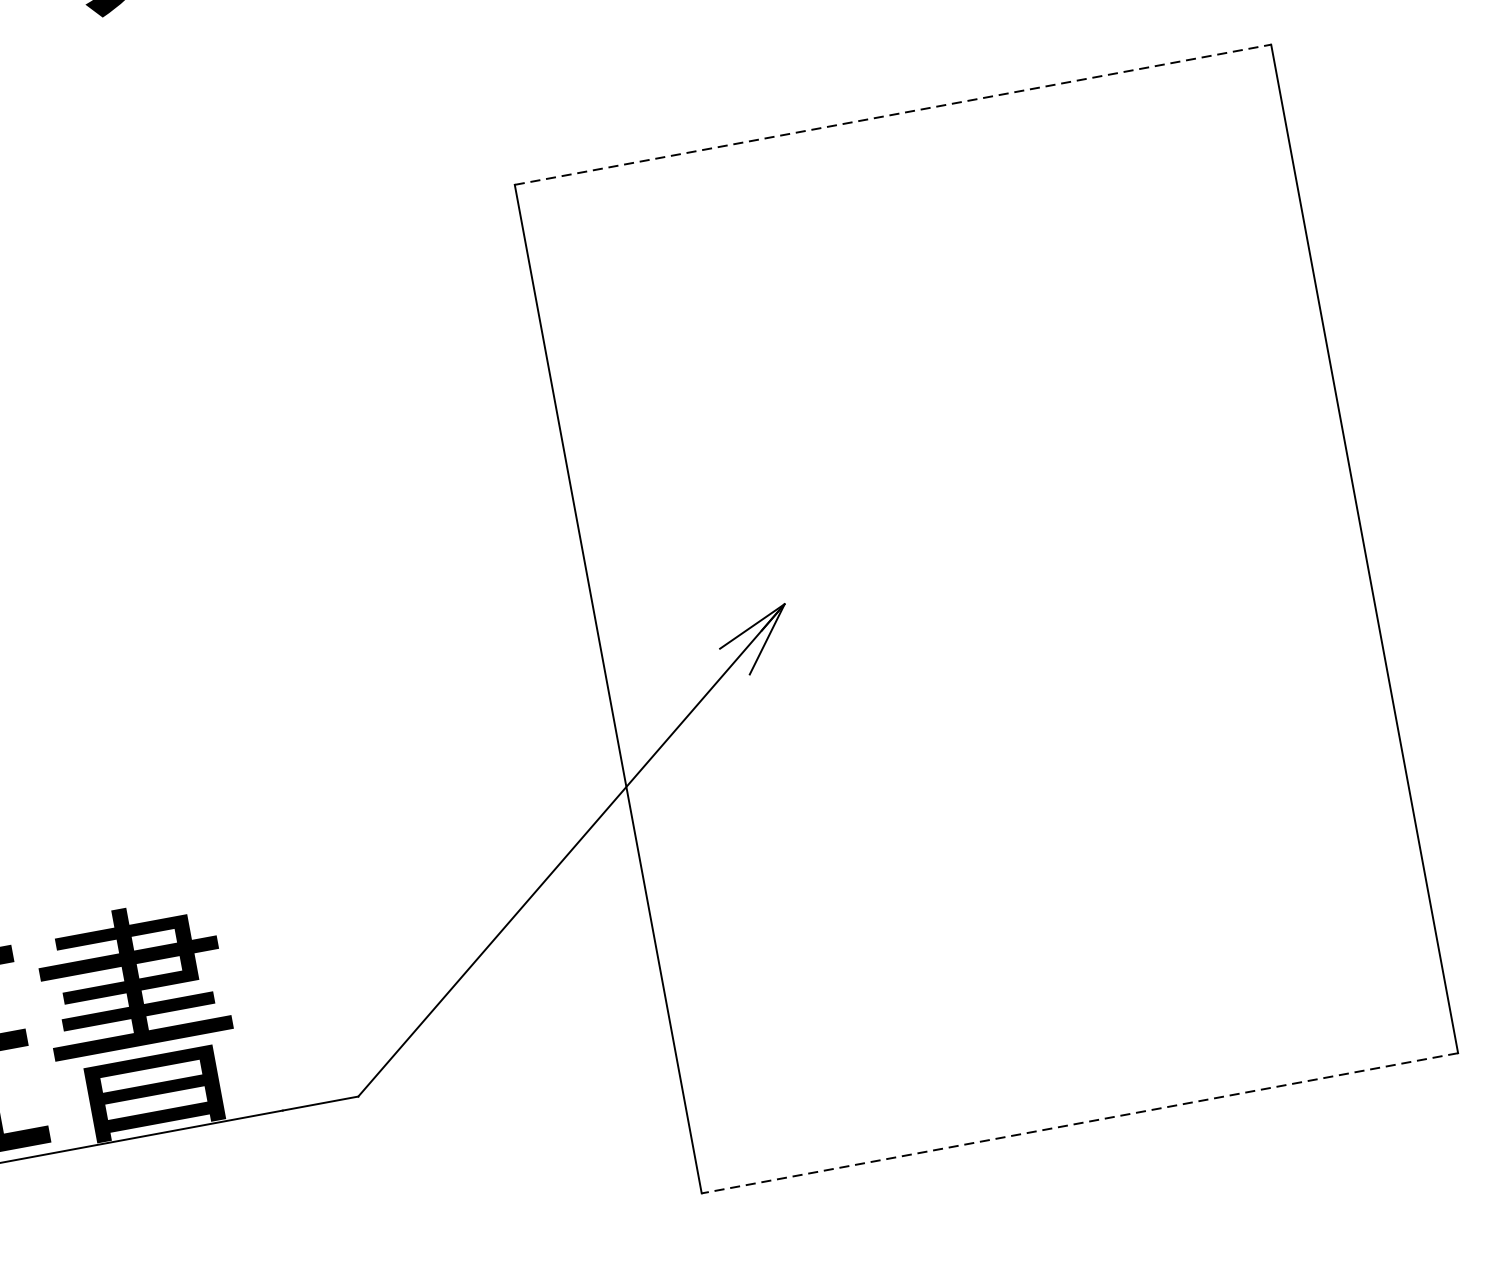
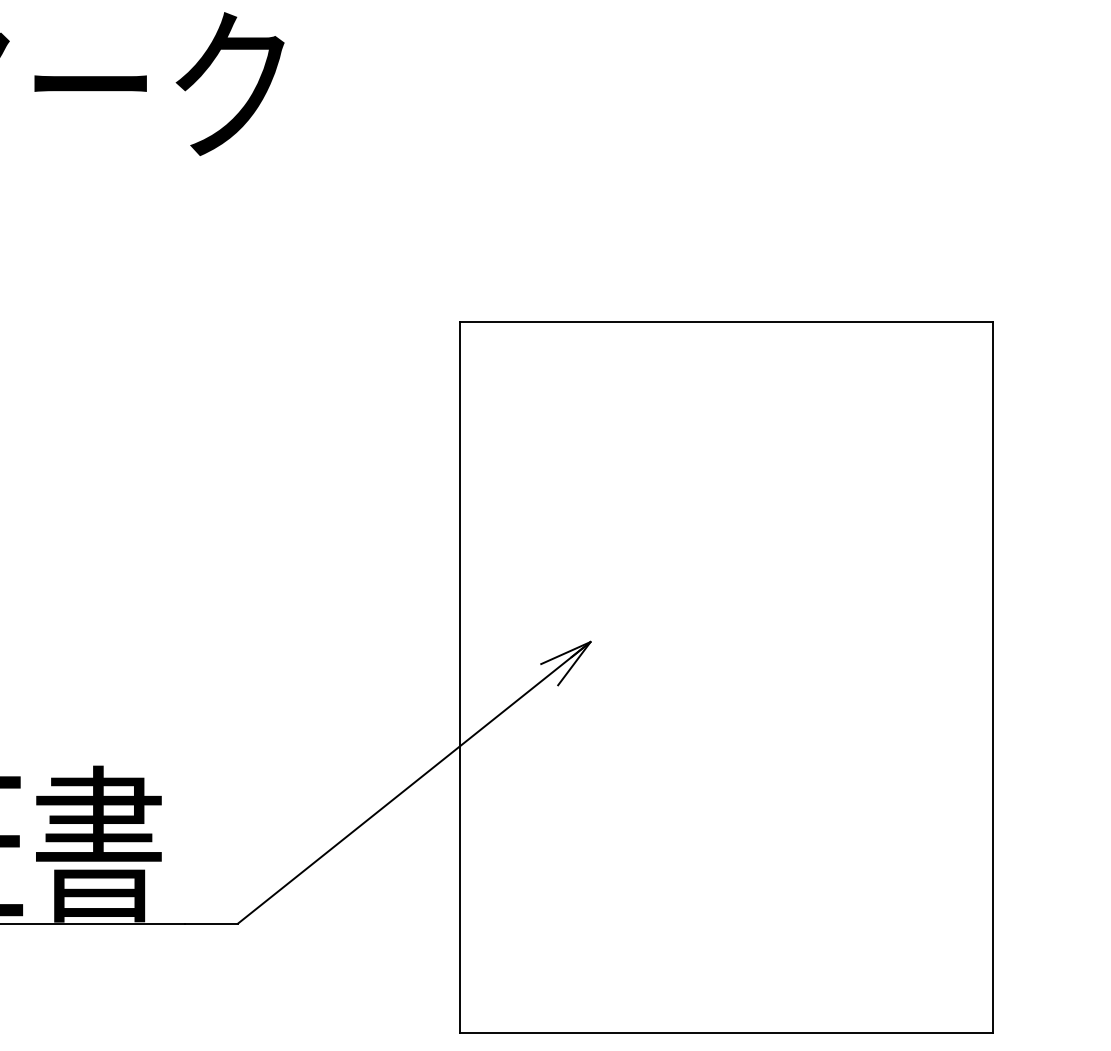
line: (893, 115) -> (726, 322), dashed -> solid
line: (1080, 1122) -> (726, 1032), dashed -> solid

